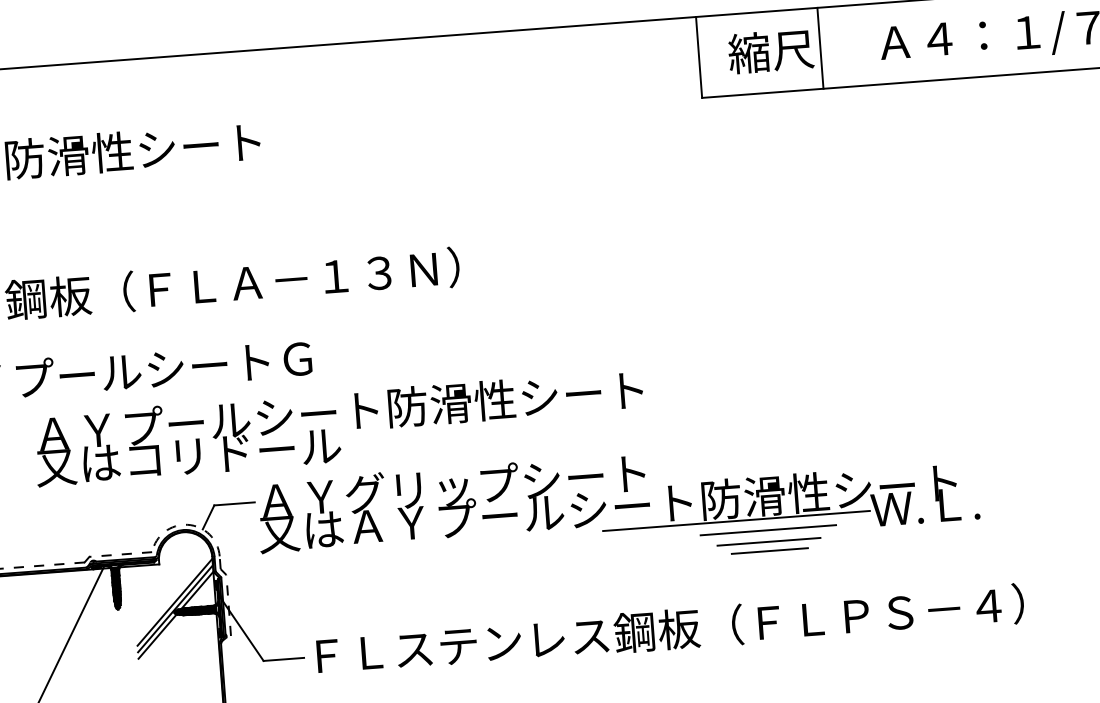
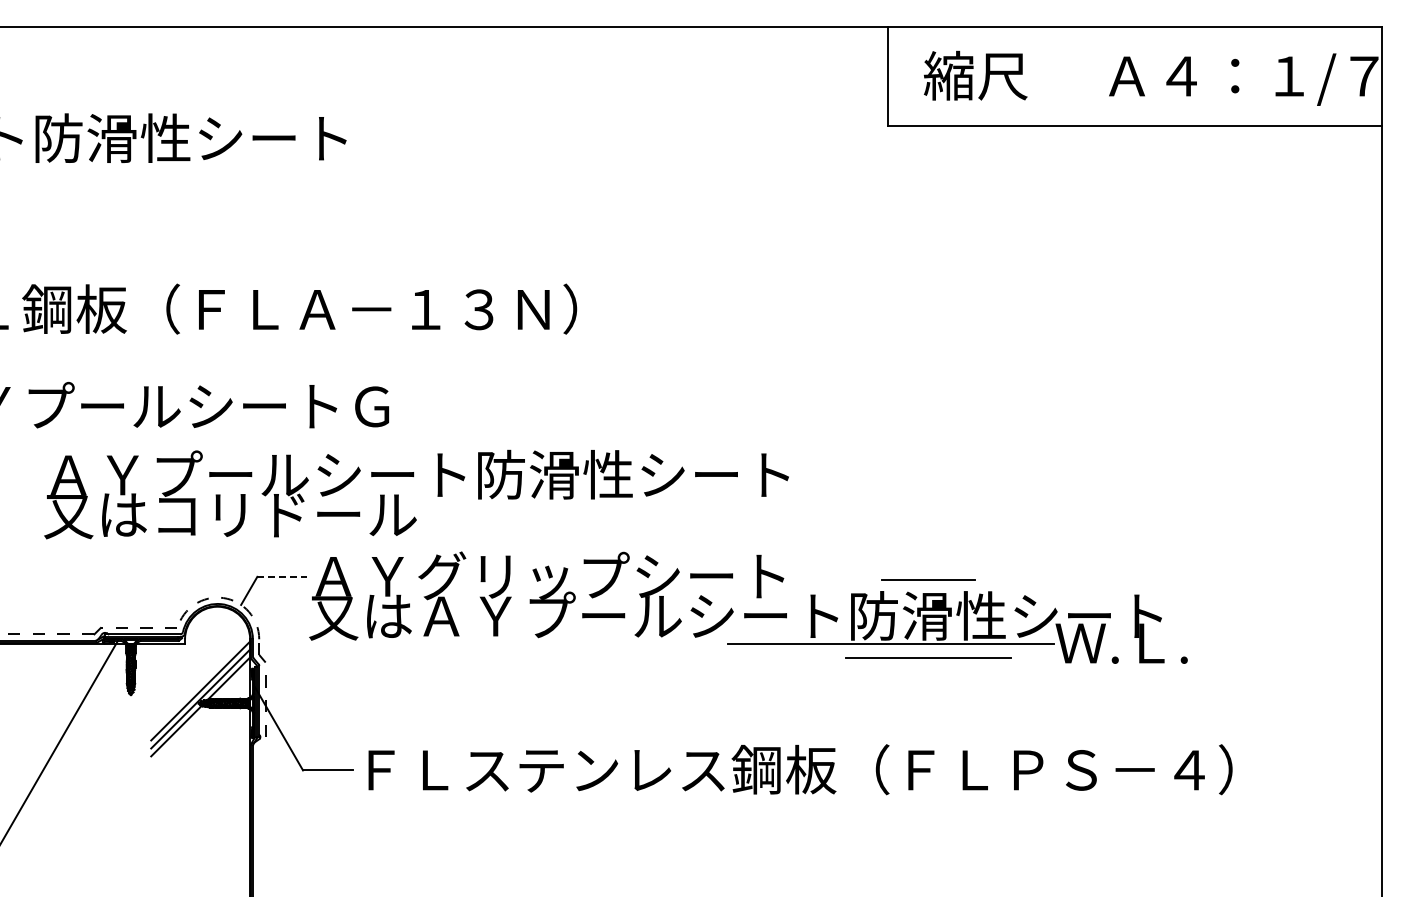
line: (820, 48) -> (1036, 76), removed
line: (234, 503) -> (282, 576), solid -> dashed
line: (769, 541) -> (928, 671), removed
line: (769, 550) -> (928, 579), moved

